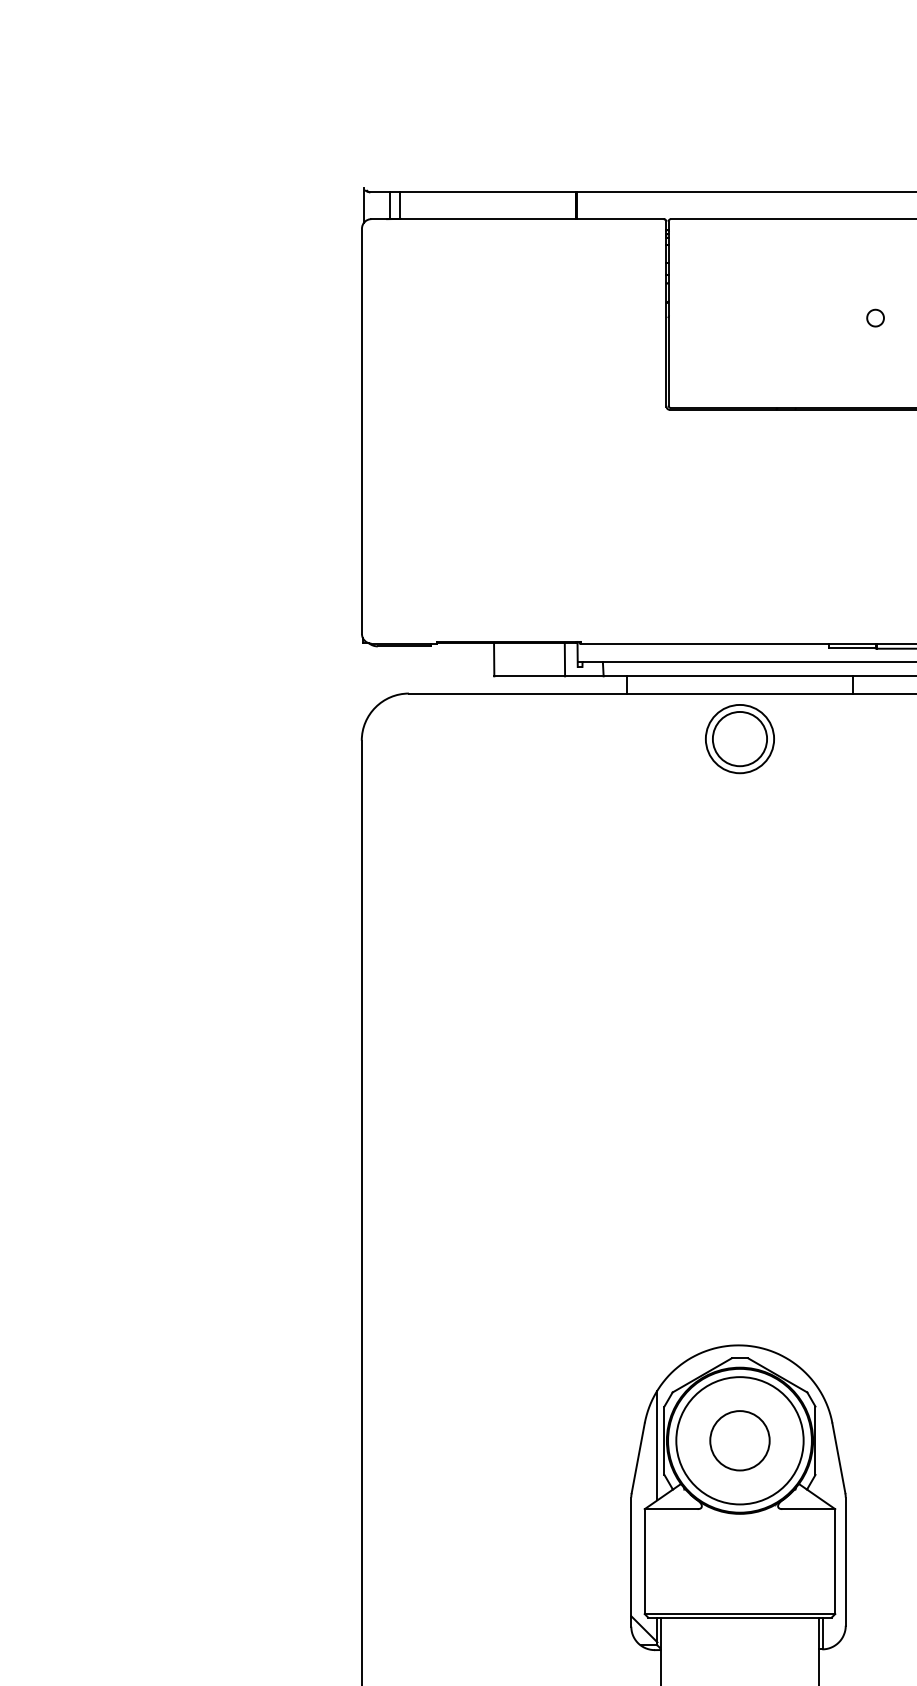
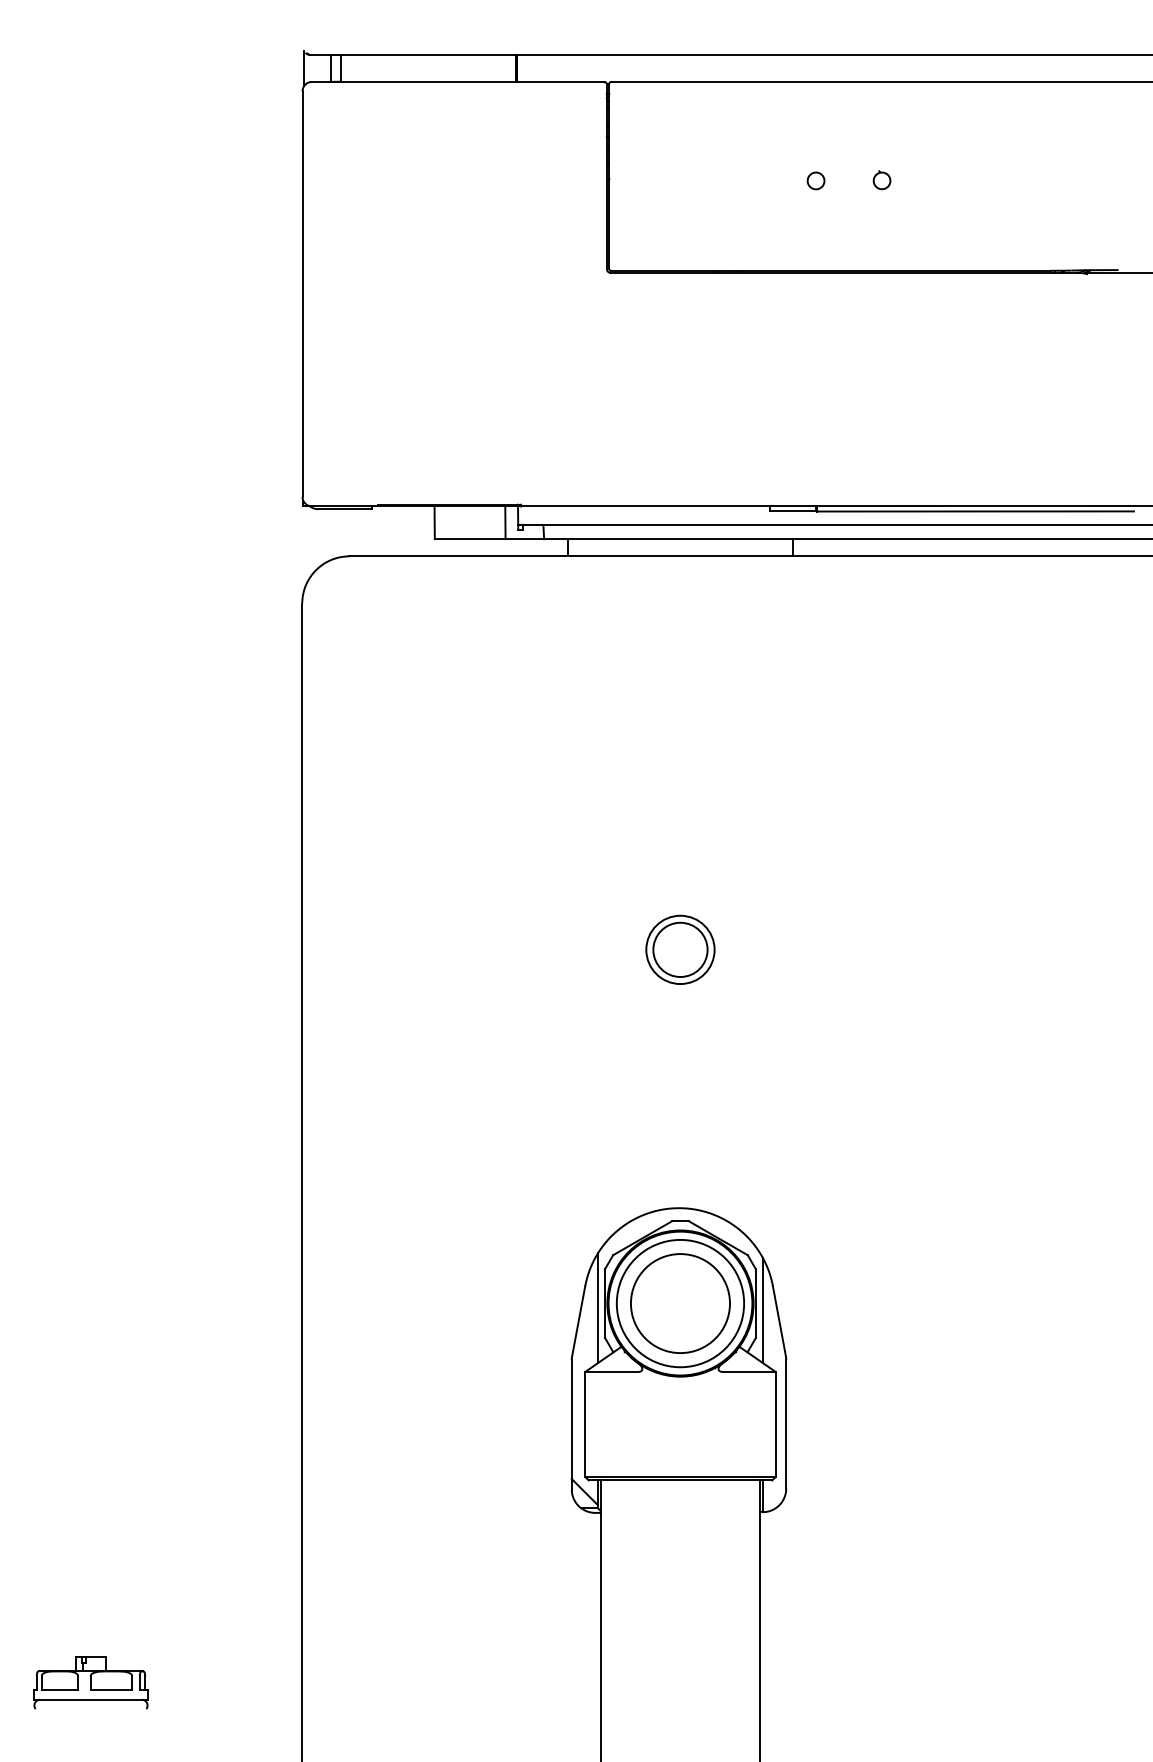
part: (740, 738) -> (680, 949), moved
circle: (739, 1440) -> (679, 1303), size x1.67
line: (823, 1447) -> (763, 1310), added

